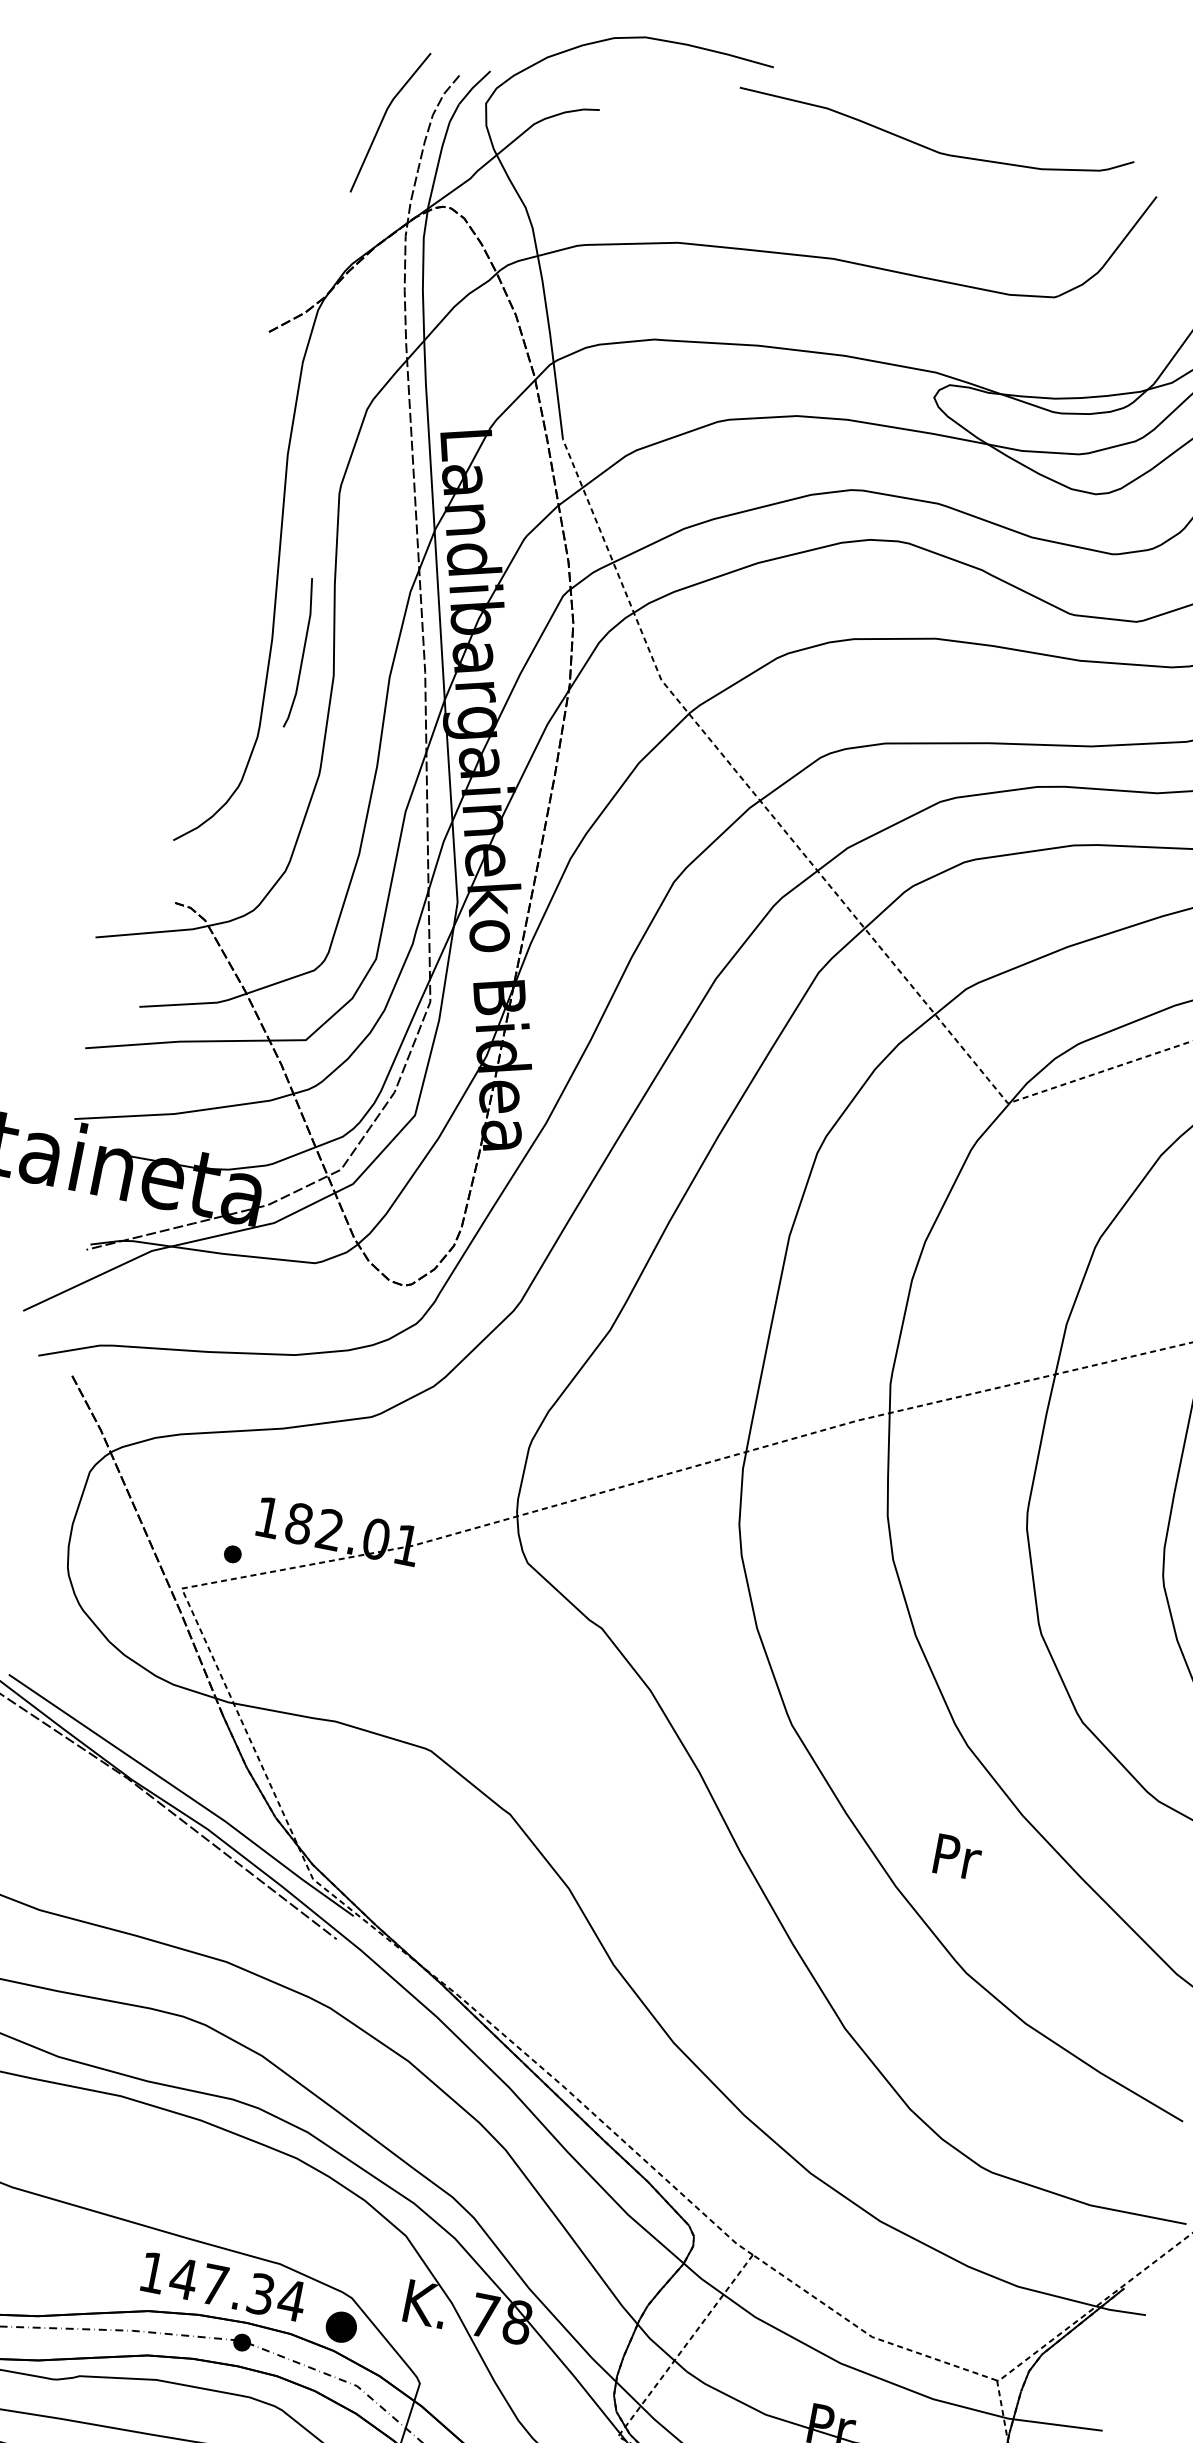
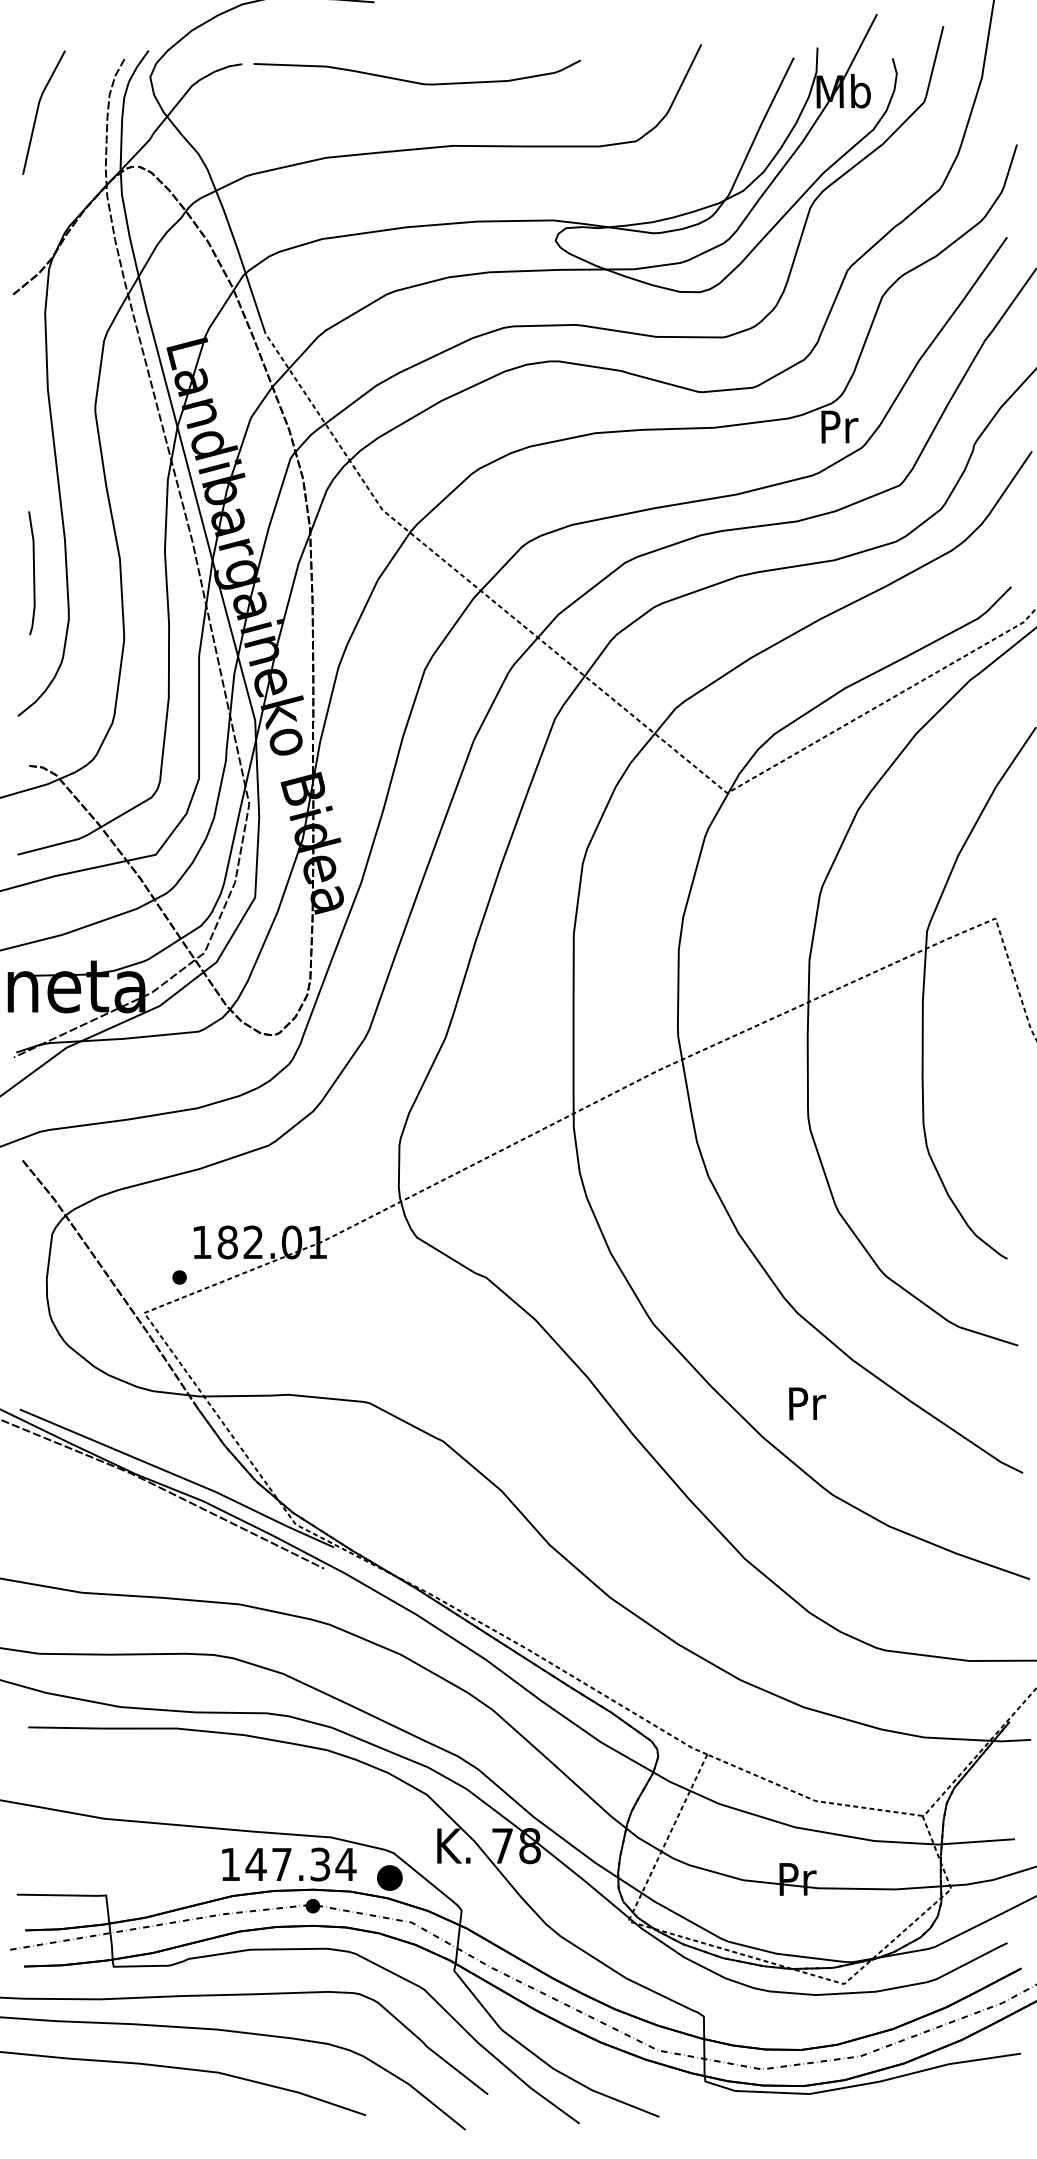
line: (384, 119) -> (38, 111), moved
curve: (930, 147) -> (415, 81), moved
line: (302, 653) -> (33, 573), moved

